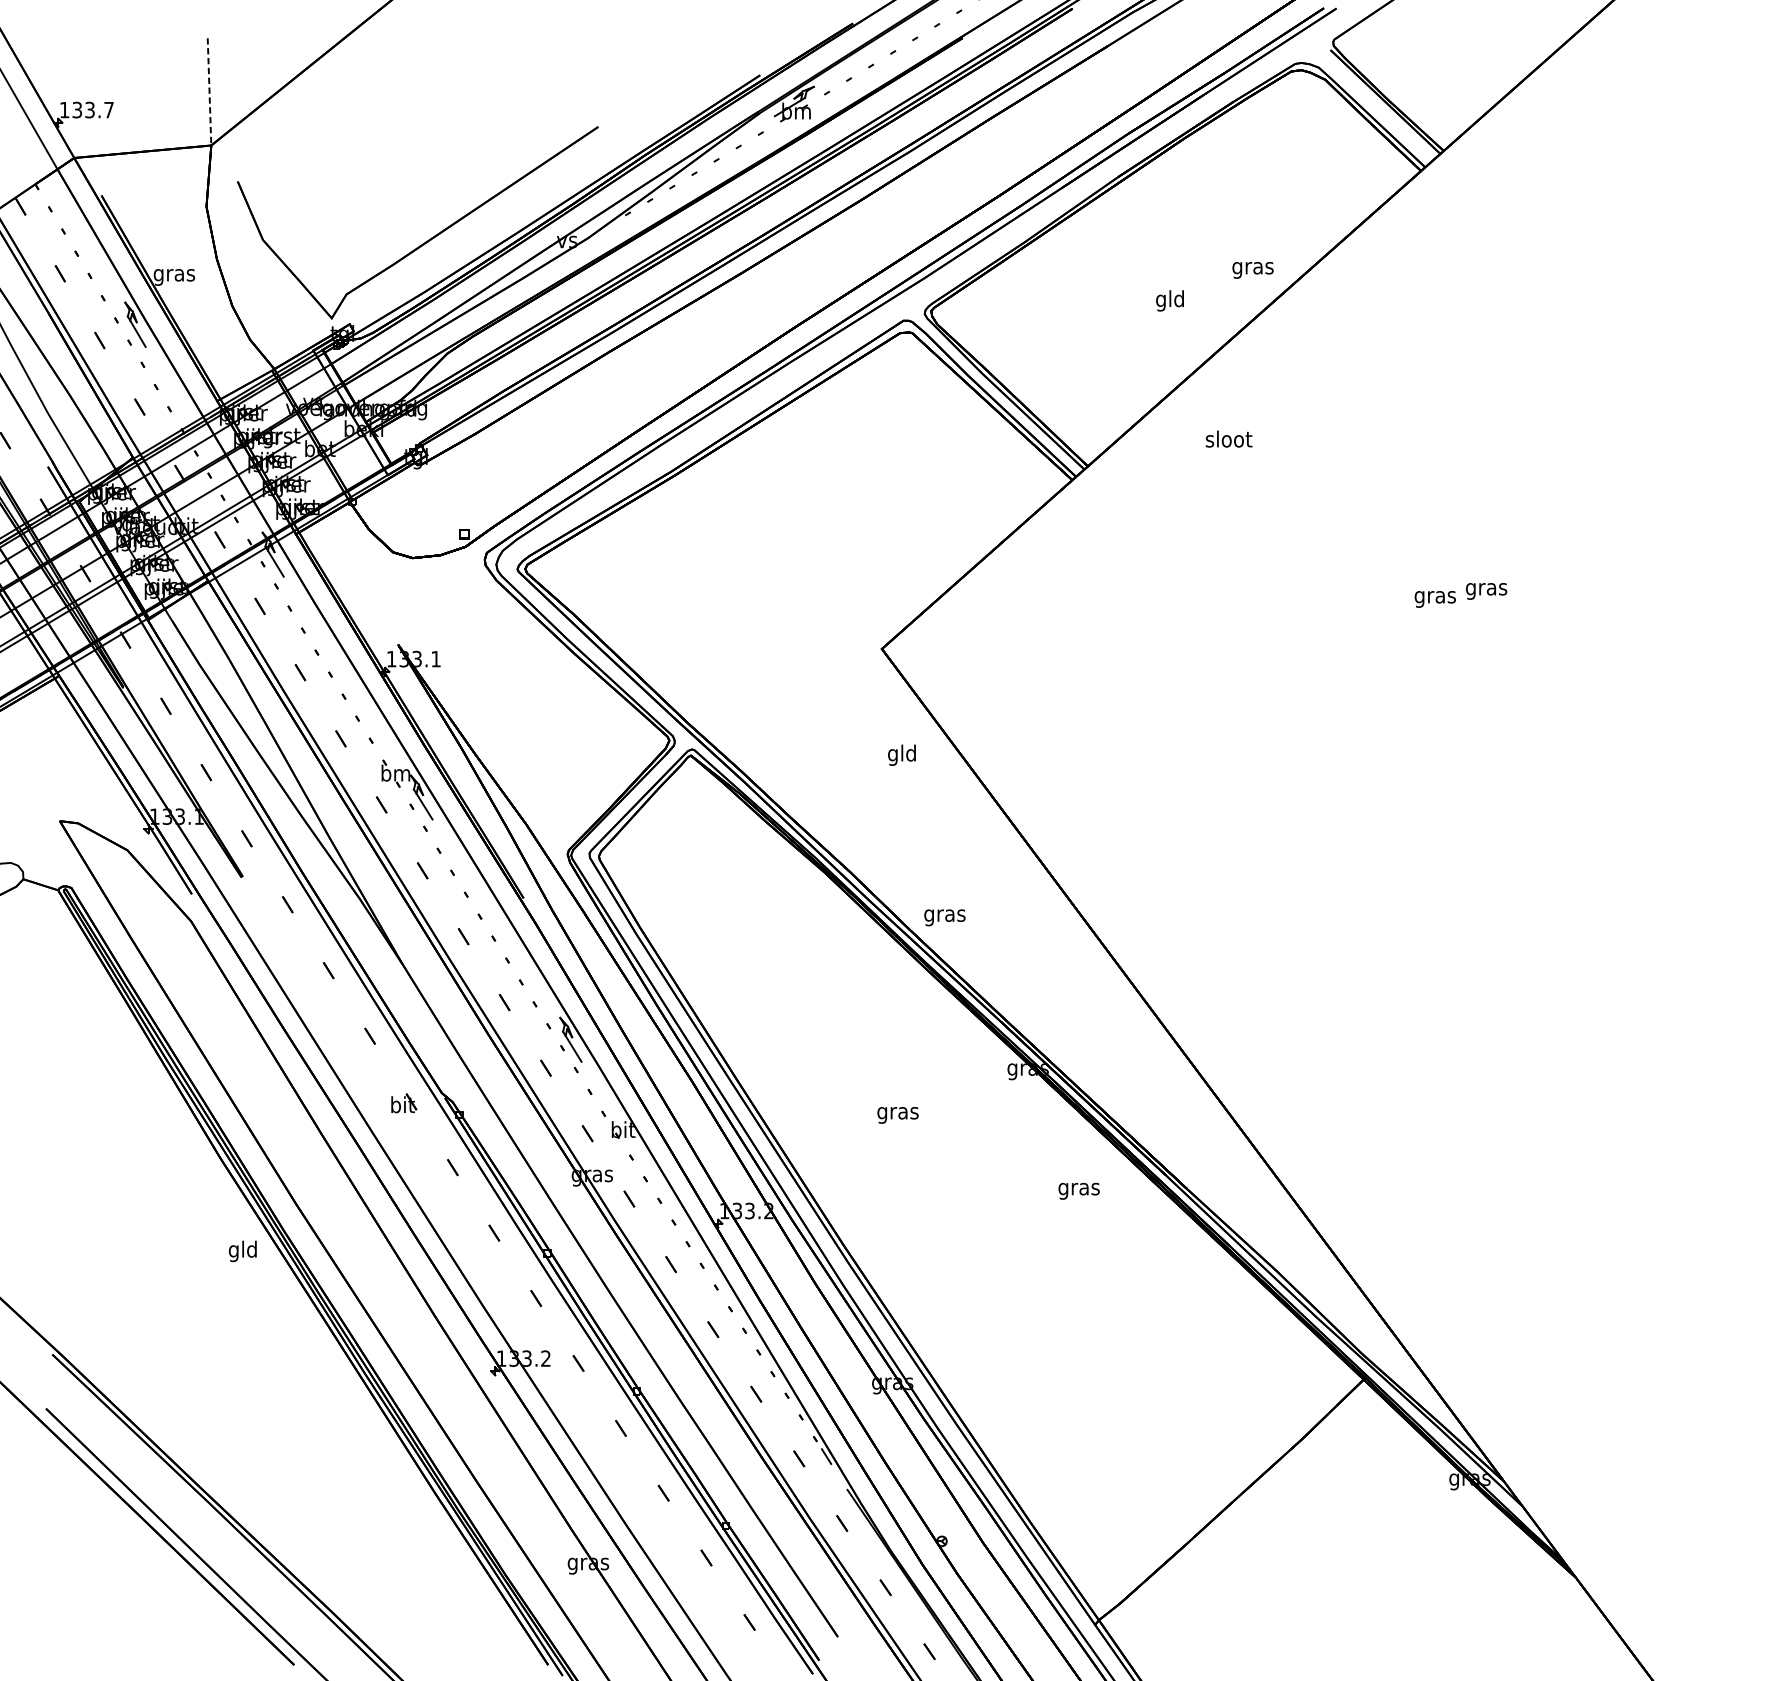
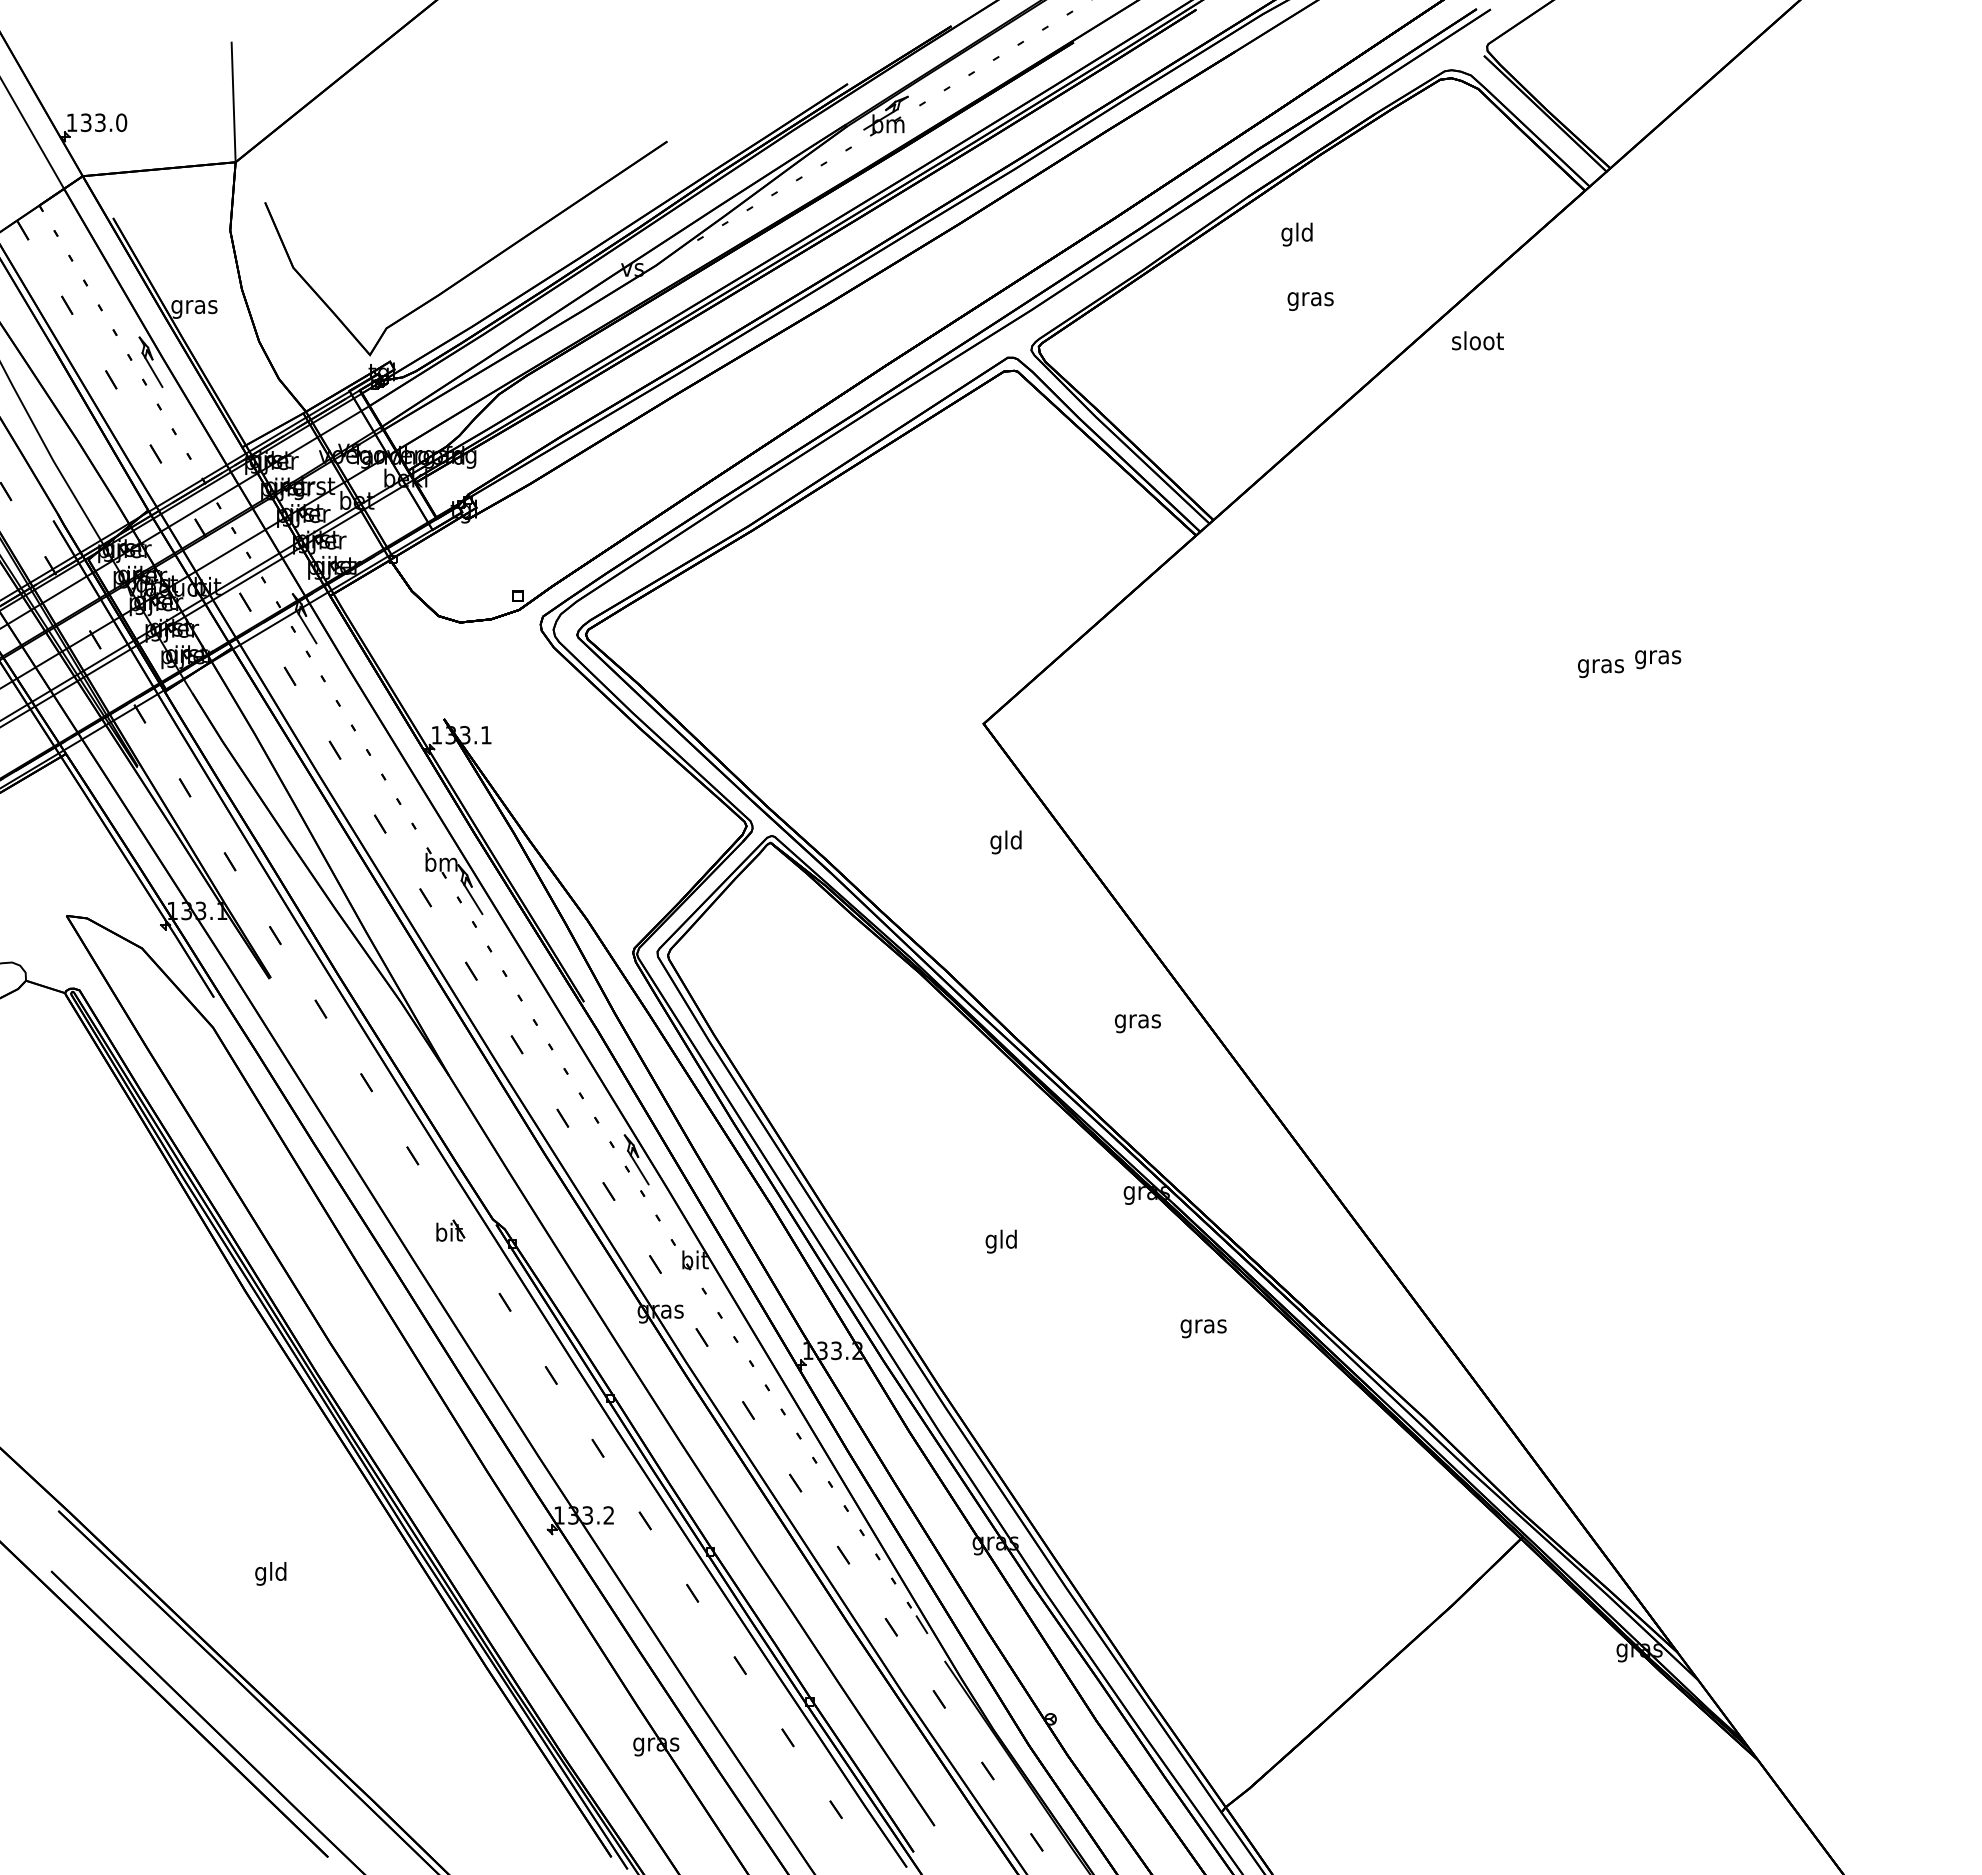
line: (209, 91) -> (233, 102), dashed -> solid
text: (108, 109) -> (121, 122), 133.7 -> 133.0
text: (1252, 270) -> (1310, 301), moved
text: (1169, 300) -> (1296, 234), moved
text: (1228, 438) -> (1477, 340), moved
text: (944, 917) -> (1137, 1023), moved
text: (897, 1113) -> (1001, 1241), gras -> gld
text: (242, 1251) -> (270, 1573), moved

